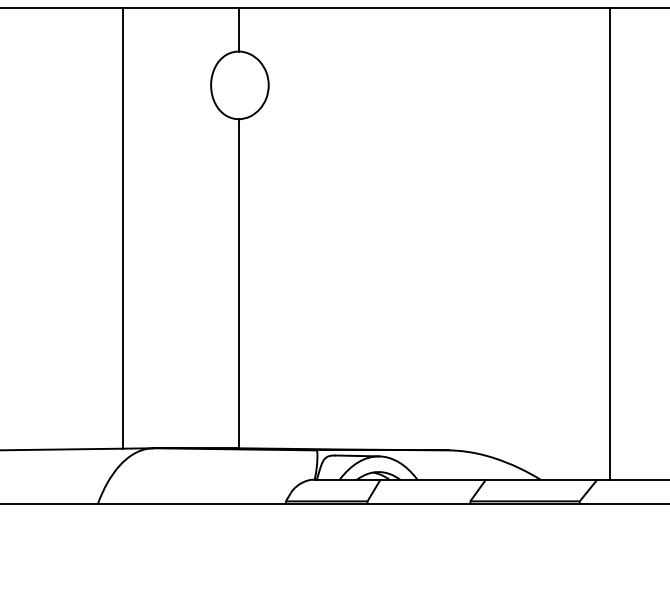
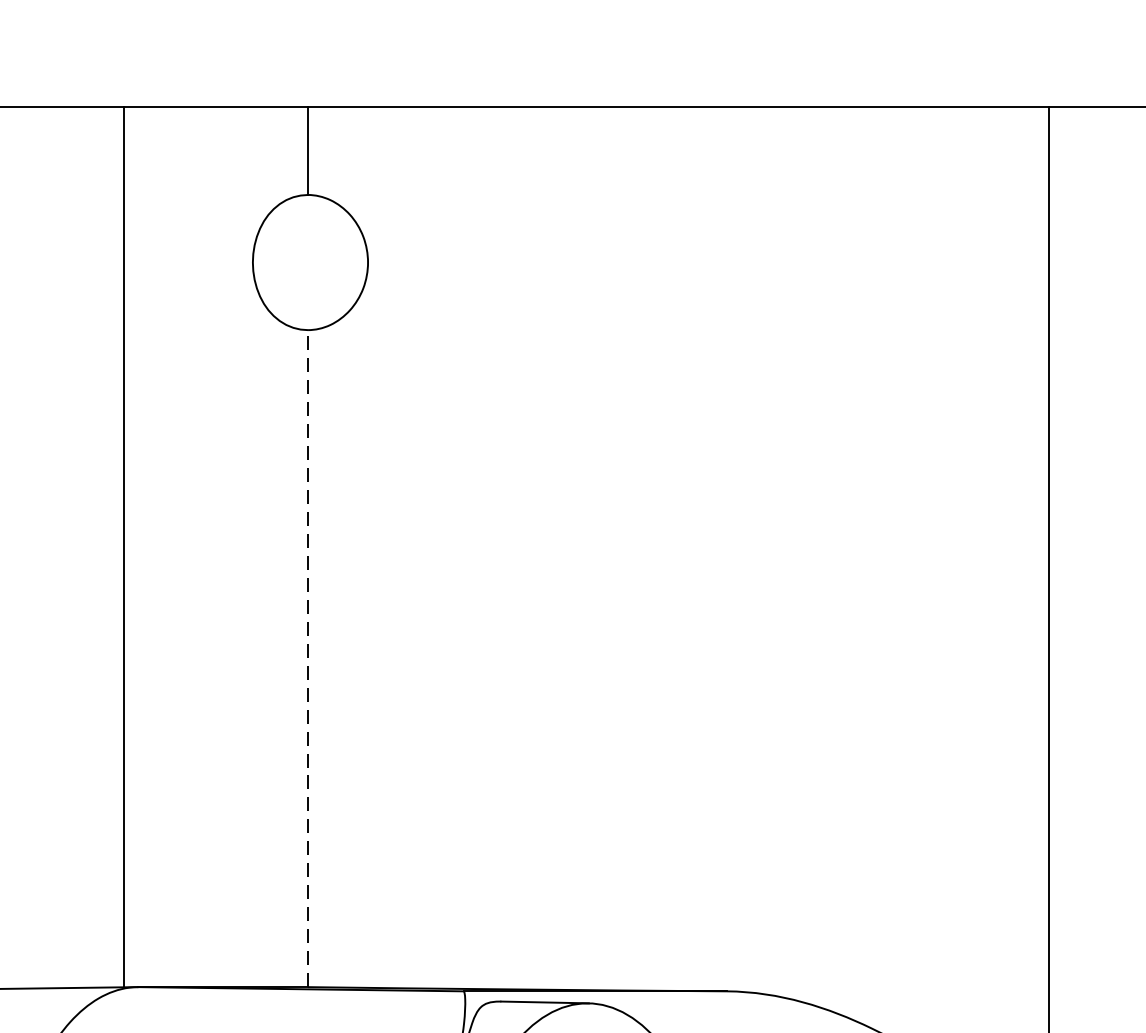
line: (122, 227) -> (123, 546), moved
line: (238, 283) -> (307, 658), solid -> dashed

